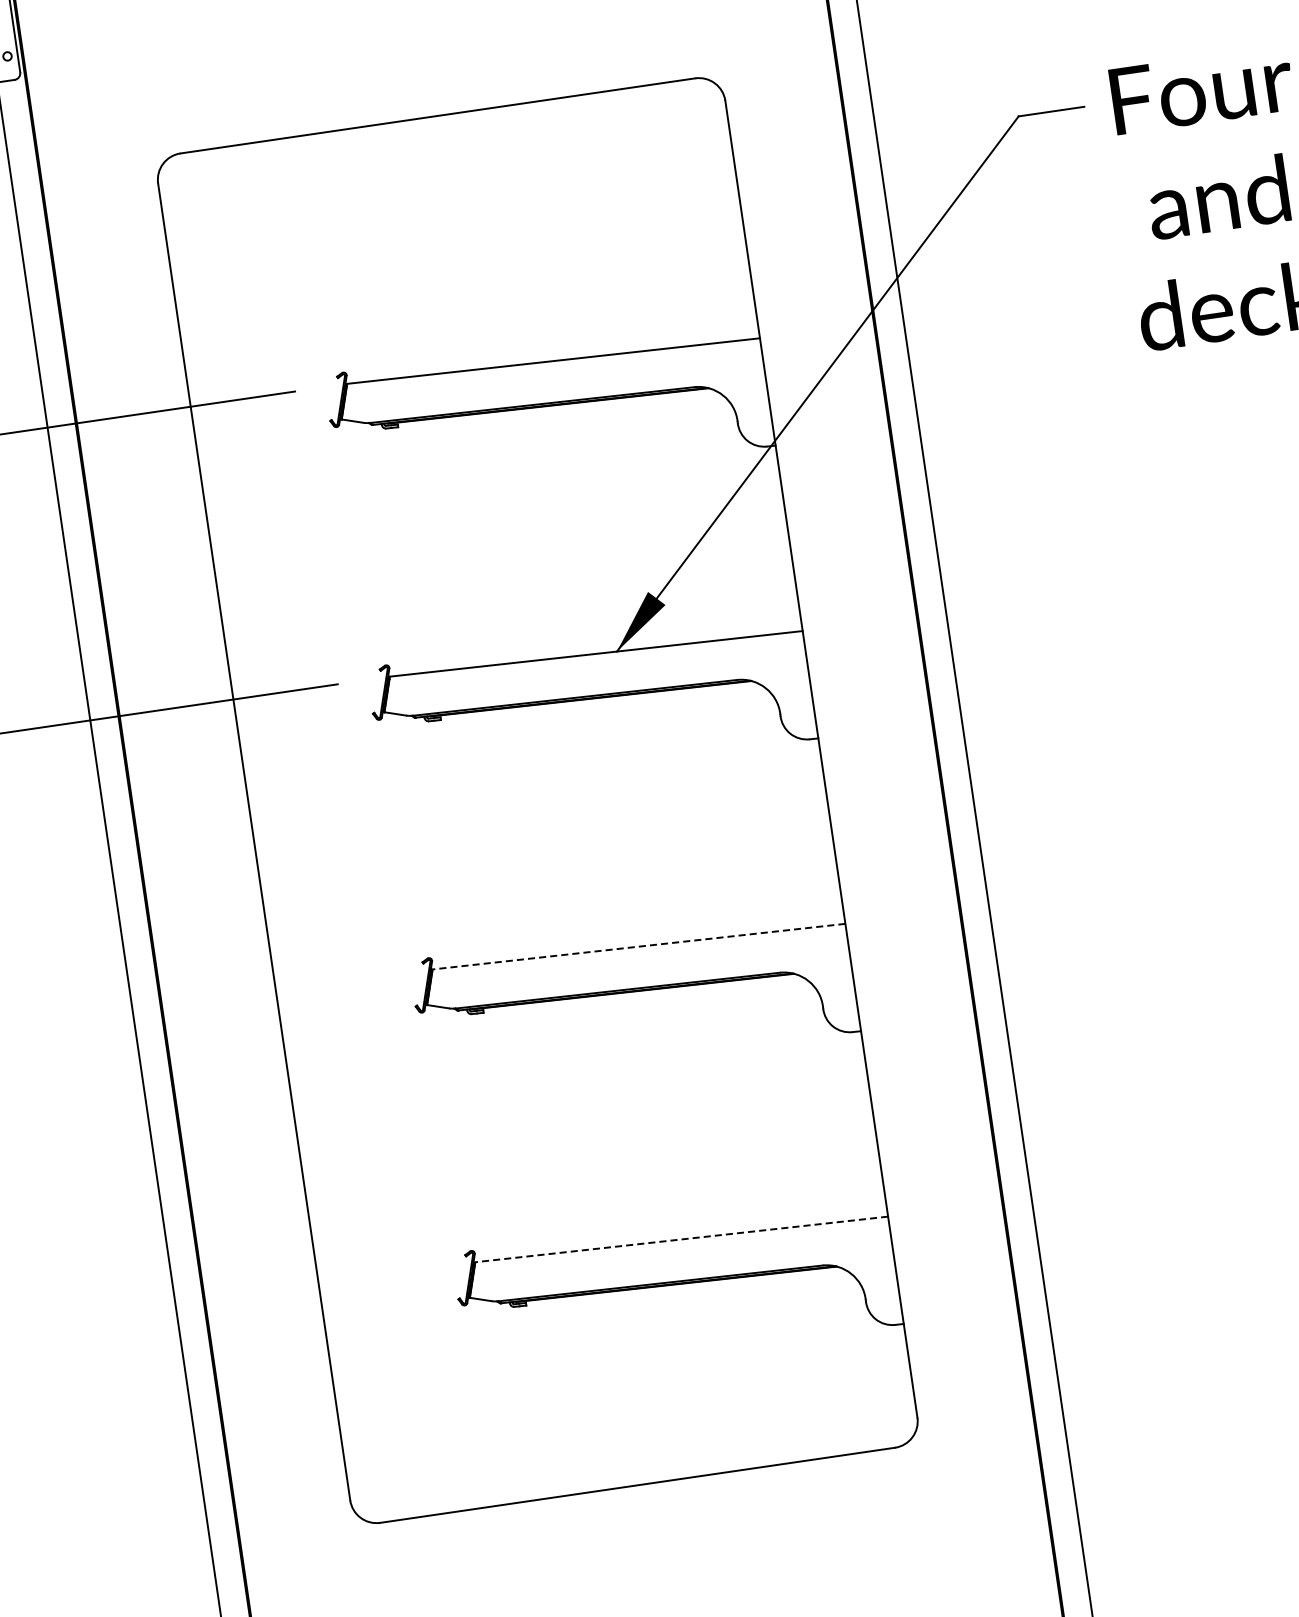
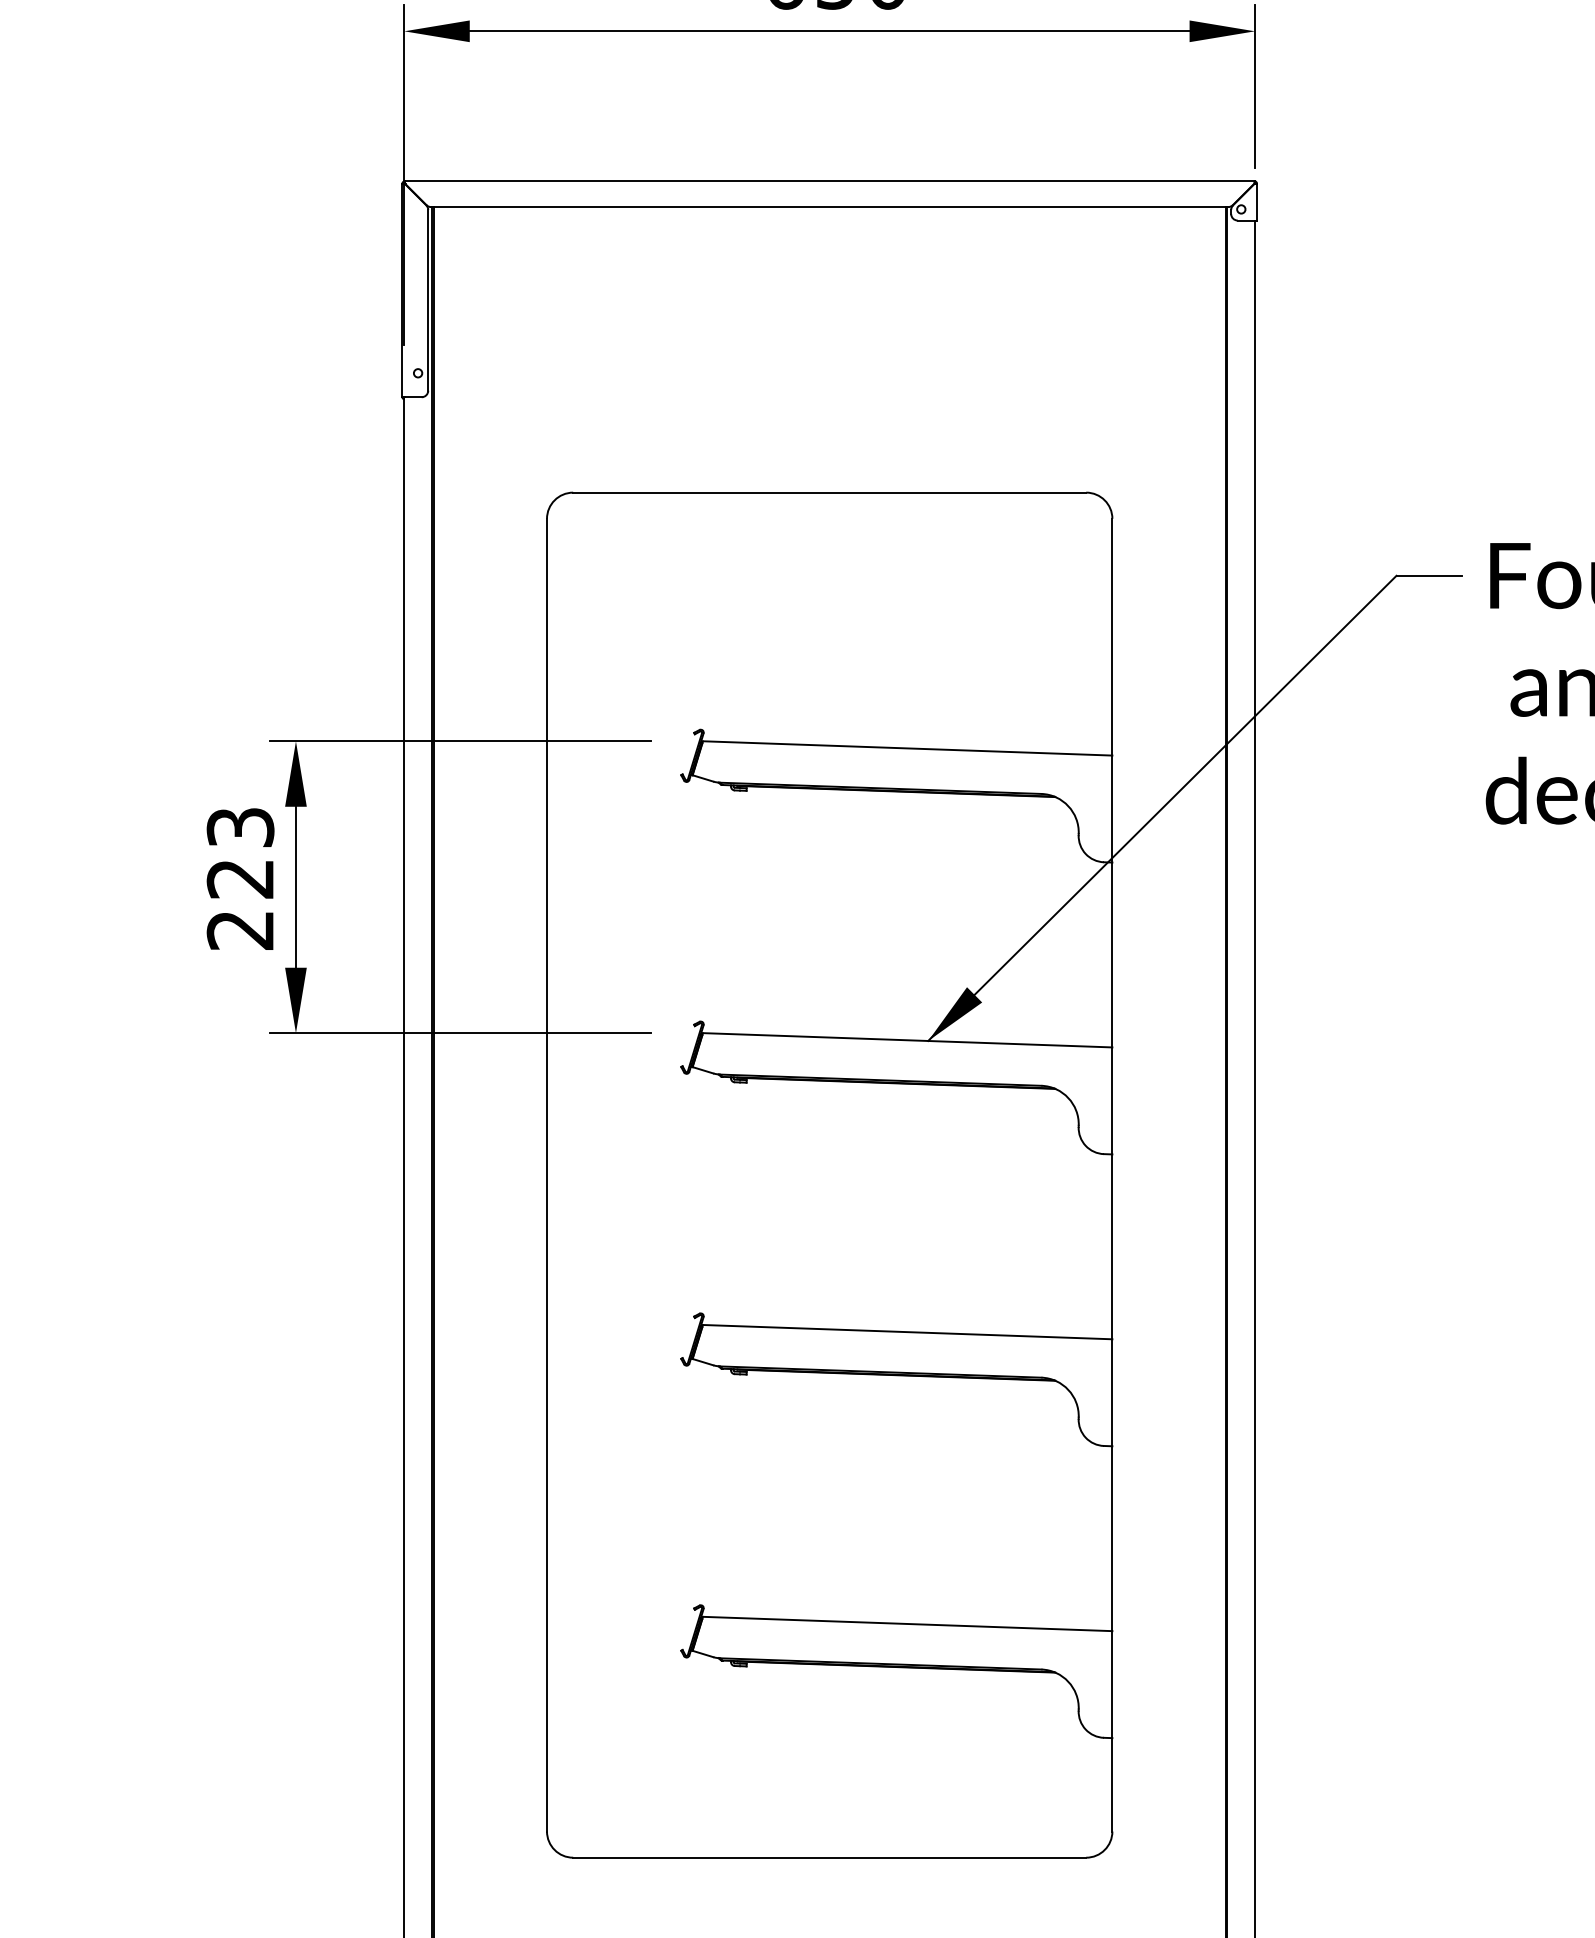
line: (638, 947) -> (907, 1332), dashed -> solid
line: (681, 1239) -> (907, 1624), dashed -> solid

